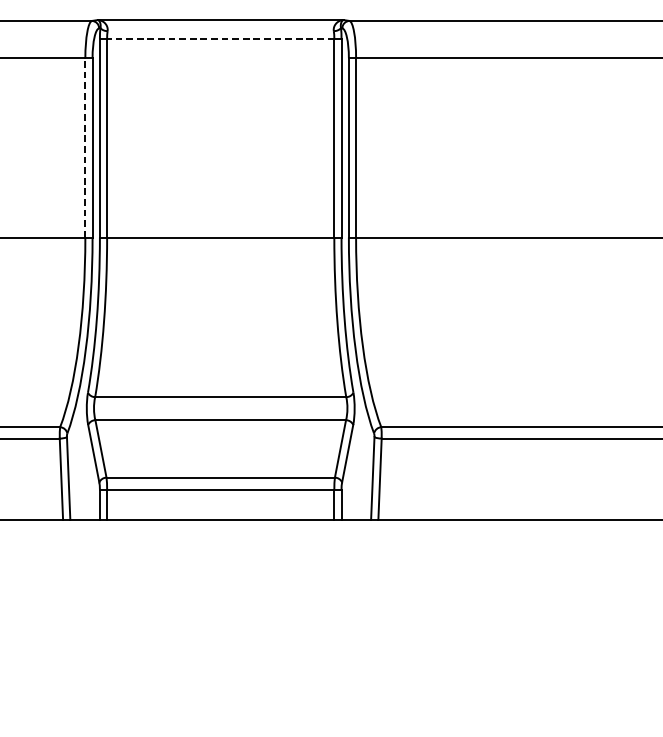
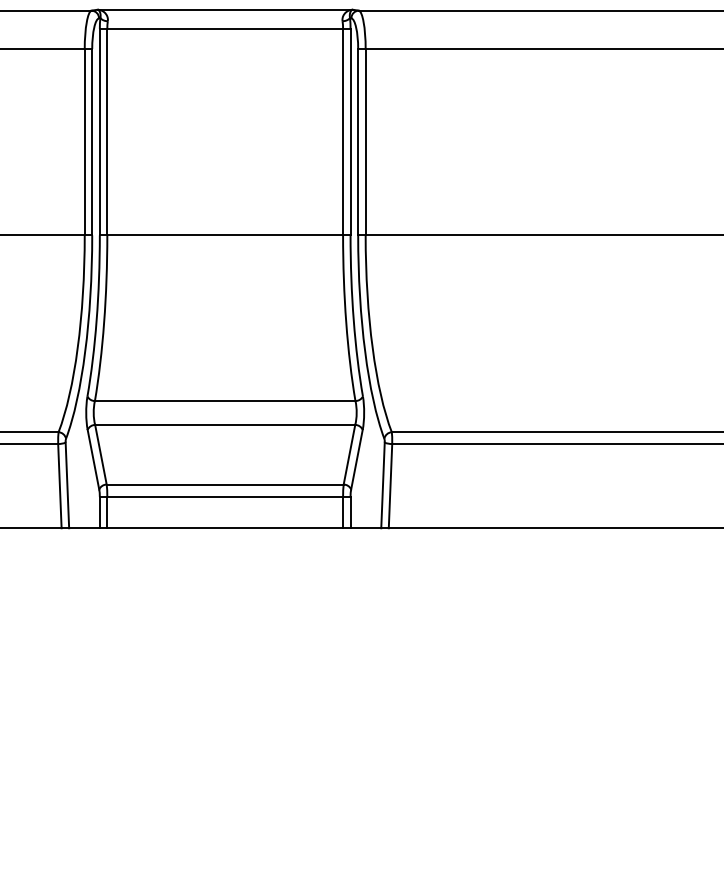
line: (221, 38) -> (225, 28), dashed -> solid
line: (85, 147) -> (84, 141), dashed -> solid

